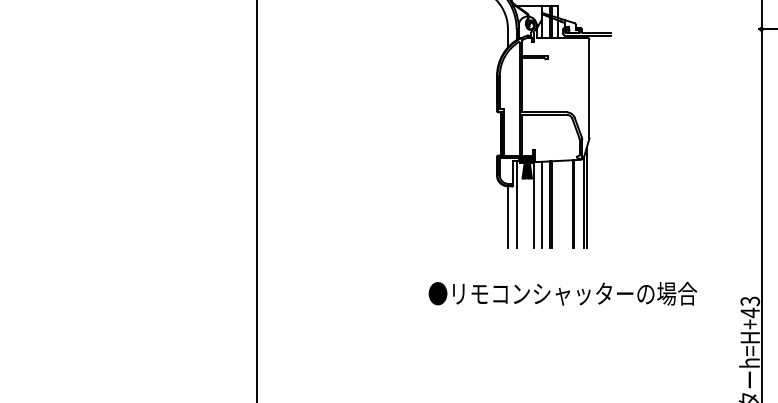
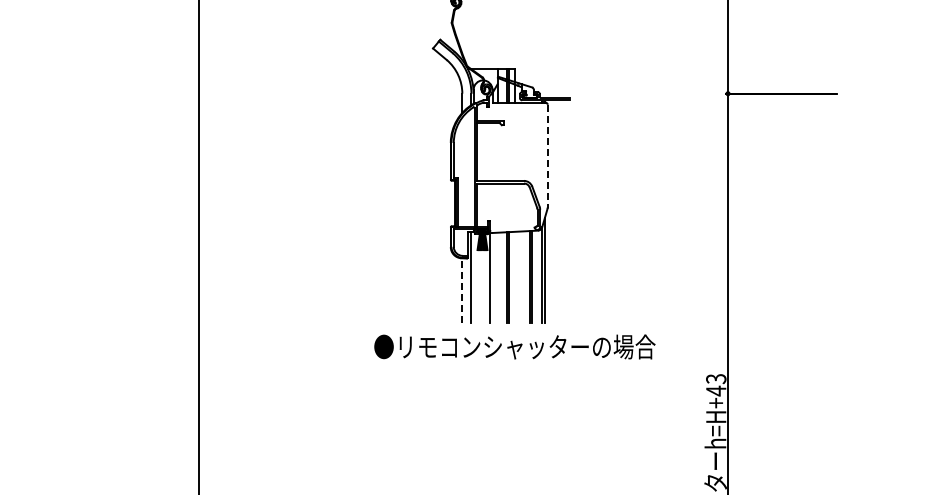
line: (589, 89) -> (547, 156), solid -> dashed
line: (541, 204) -> (497, 277), removed
line: (508, 216) -> (462, 289), solid -> dashed
text: (562, 293) -> (514, 346), moved

